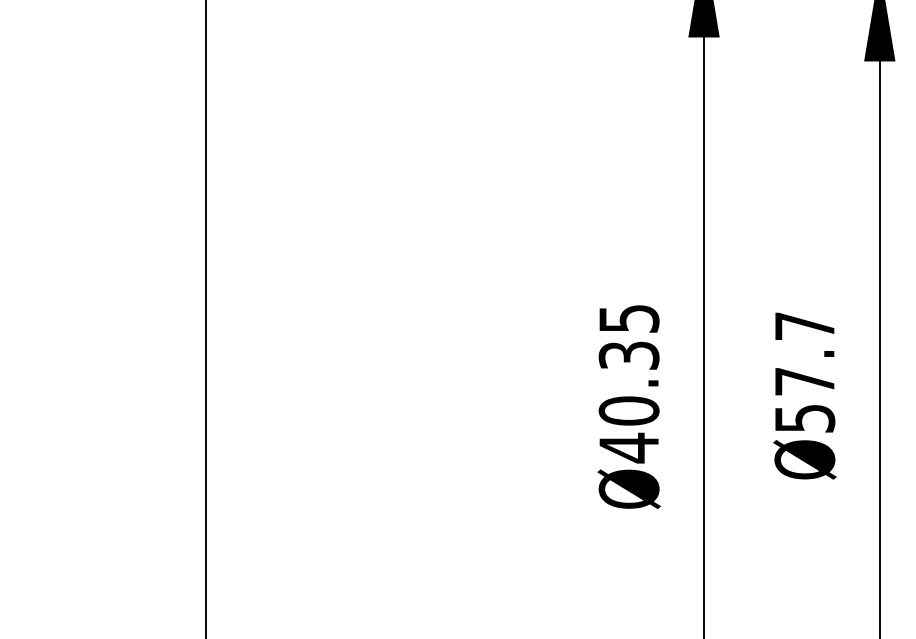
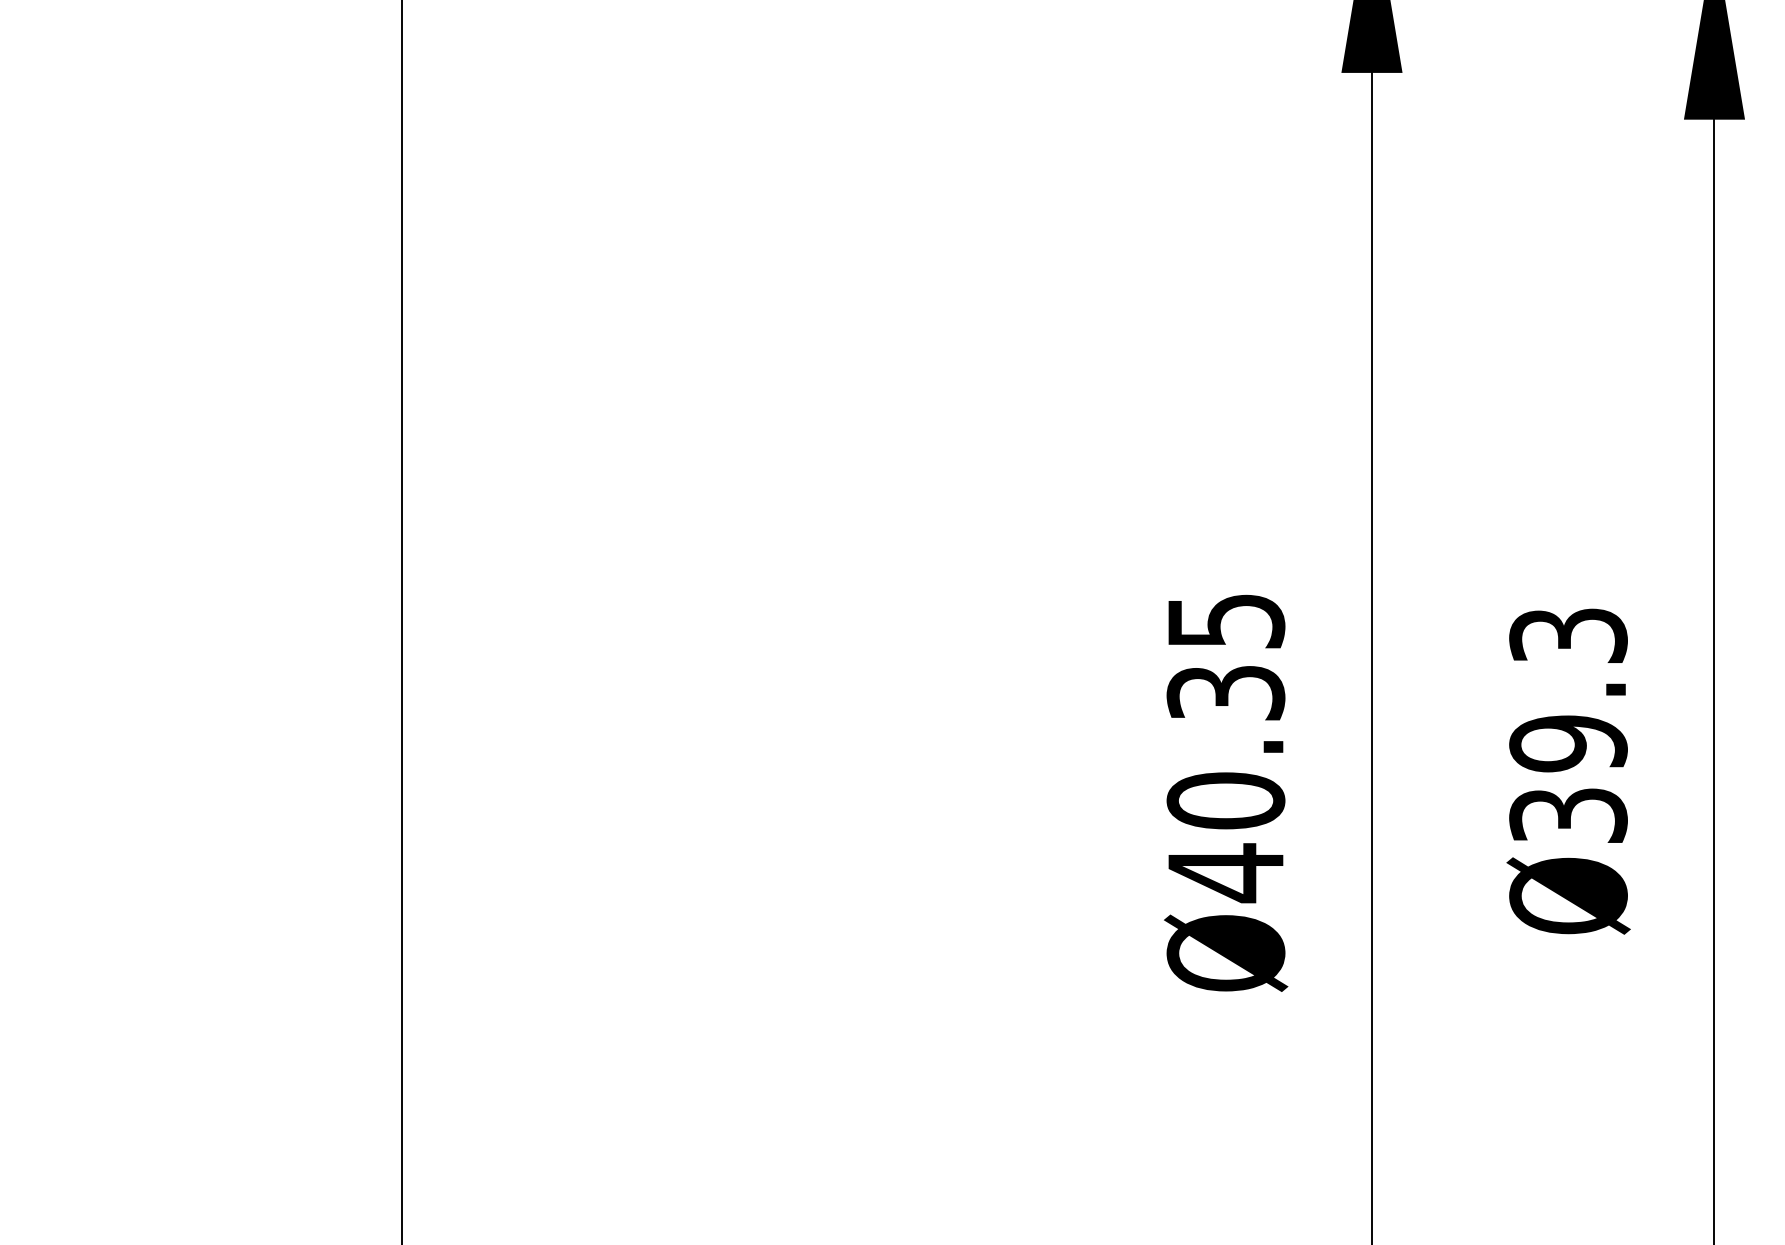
text: (804, 372) -> (1567, 725), Ø57.7 -> Ø39.3

